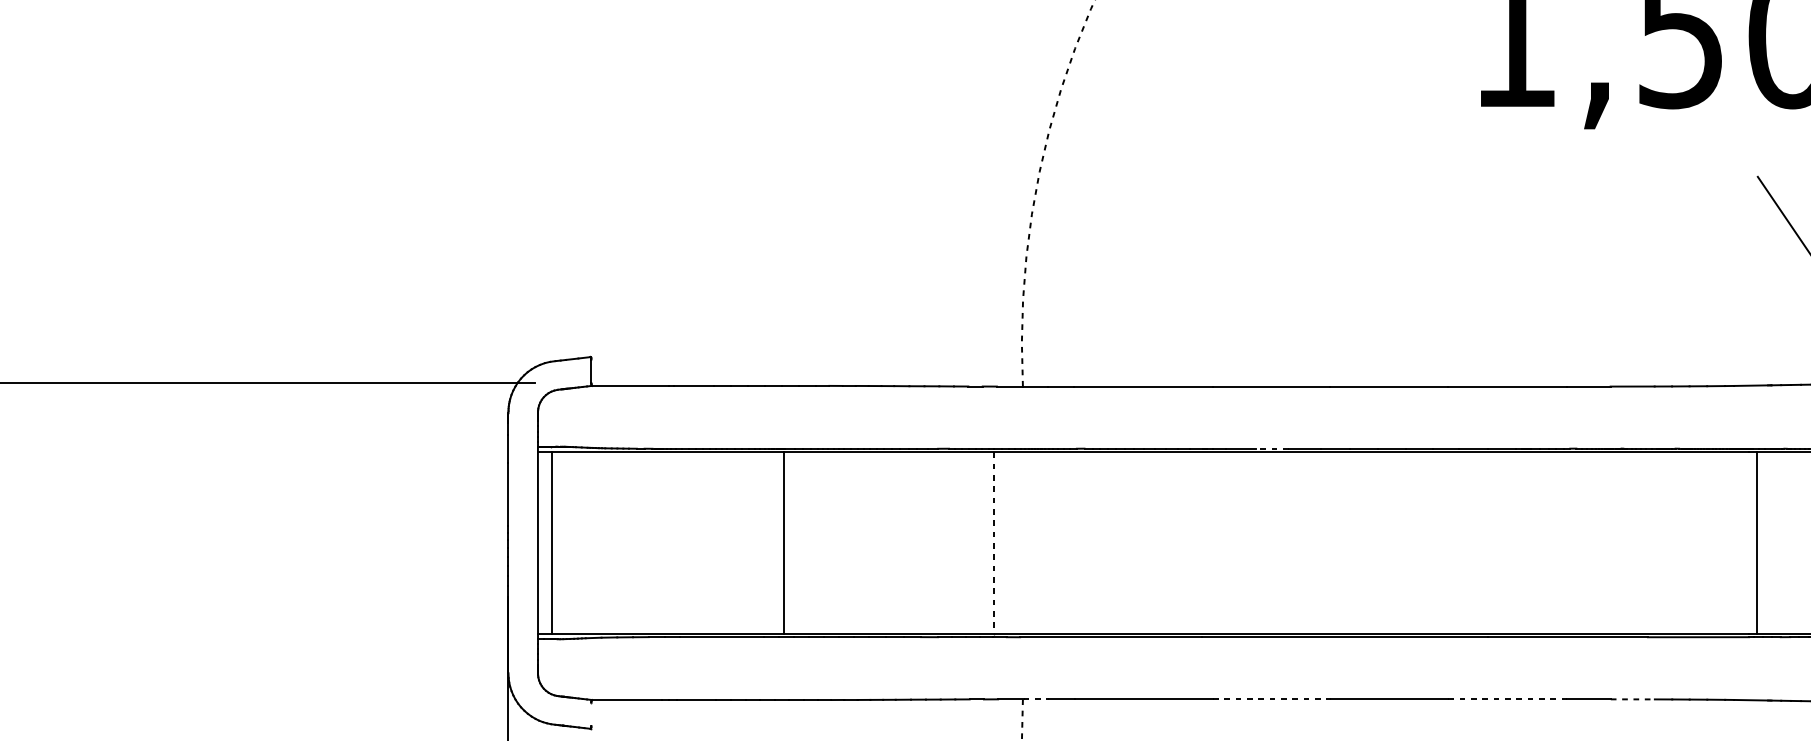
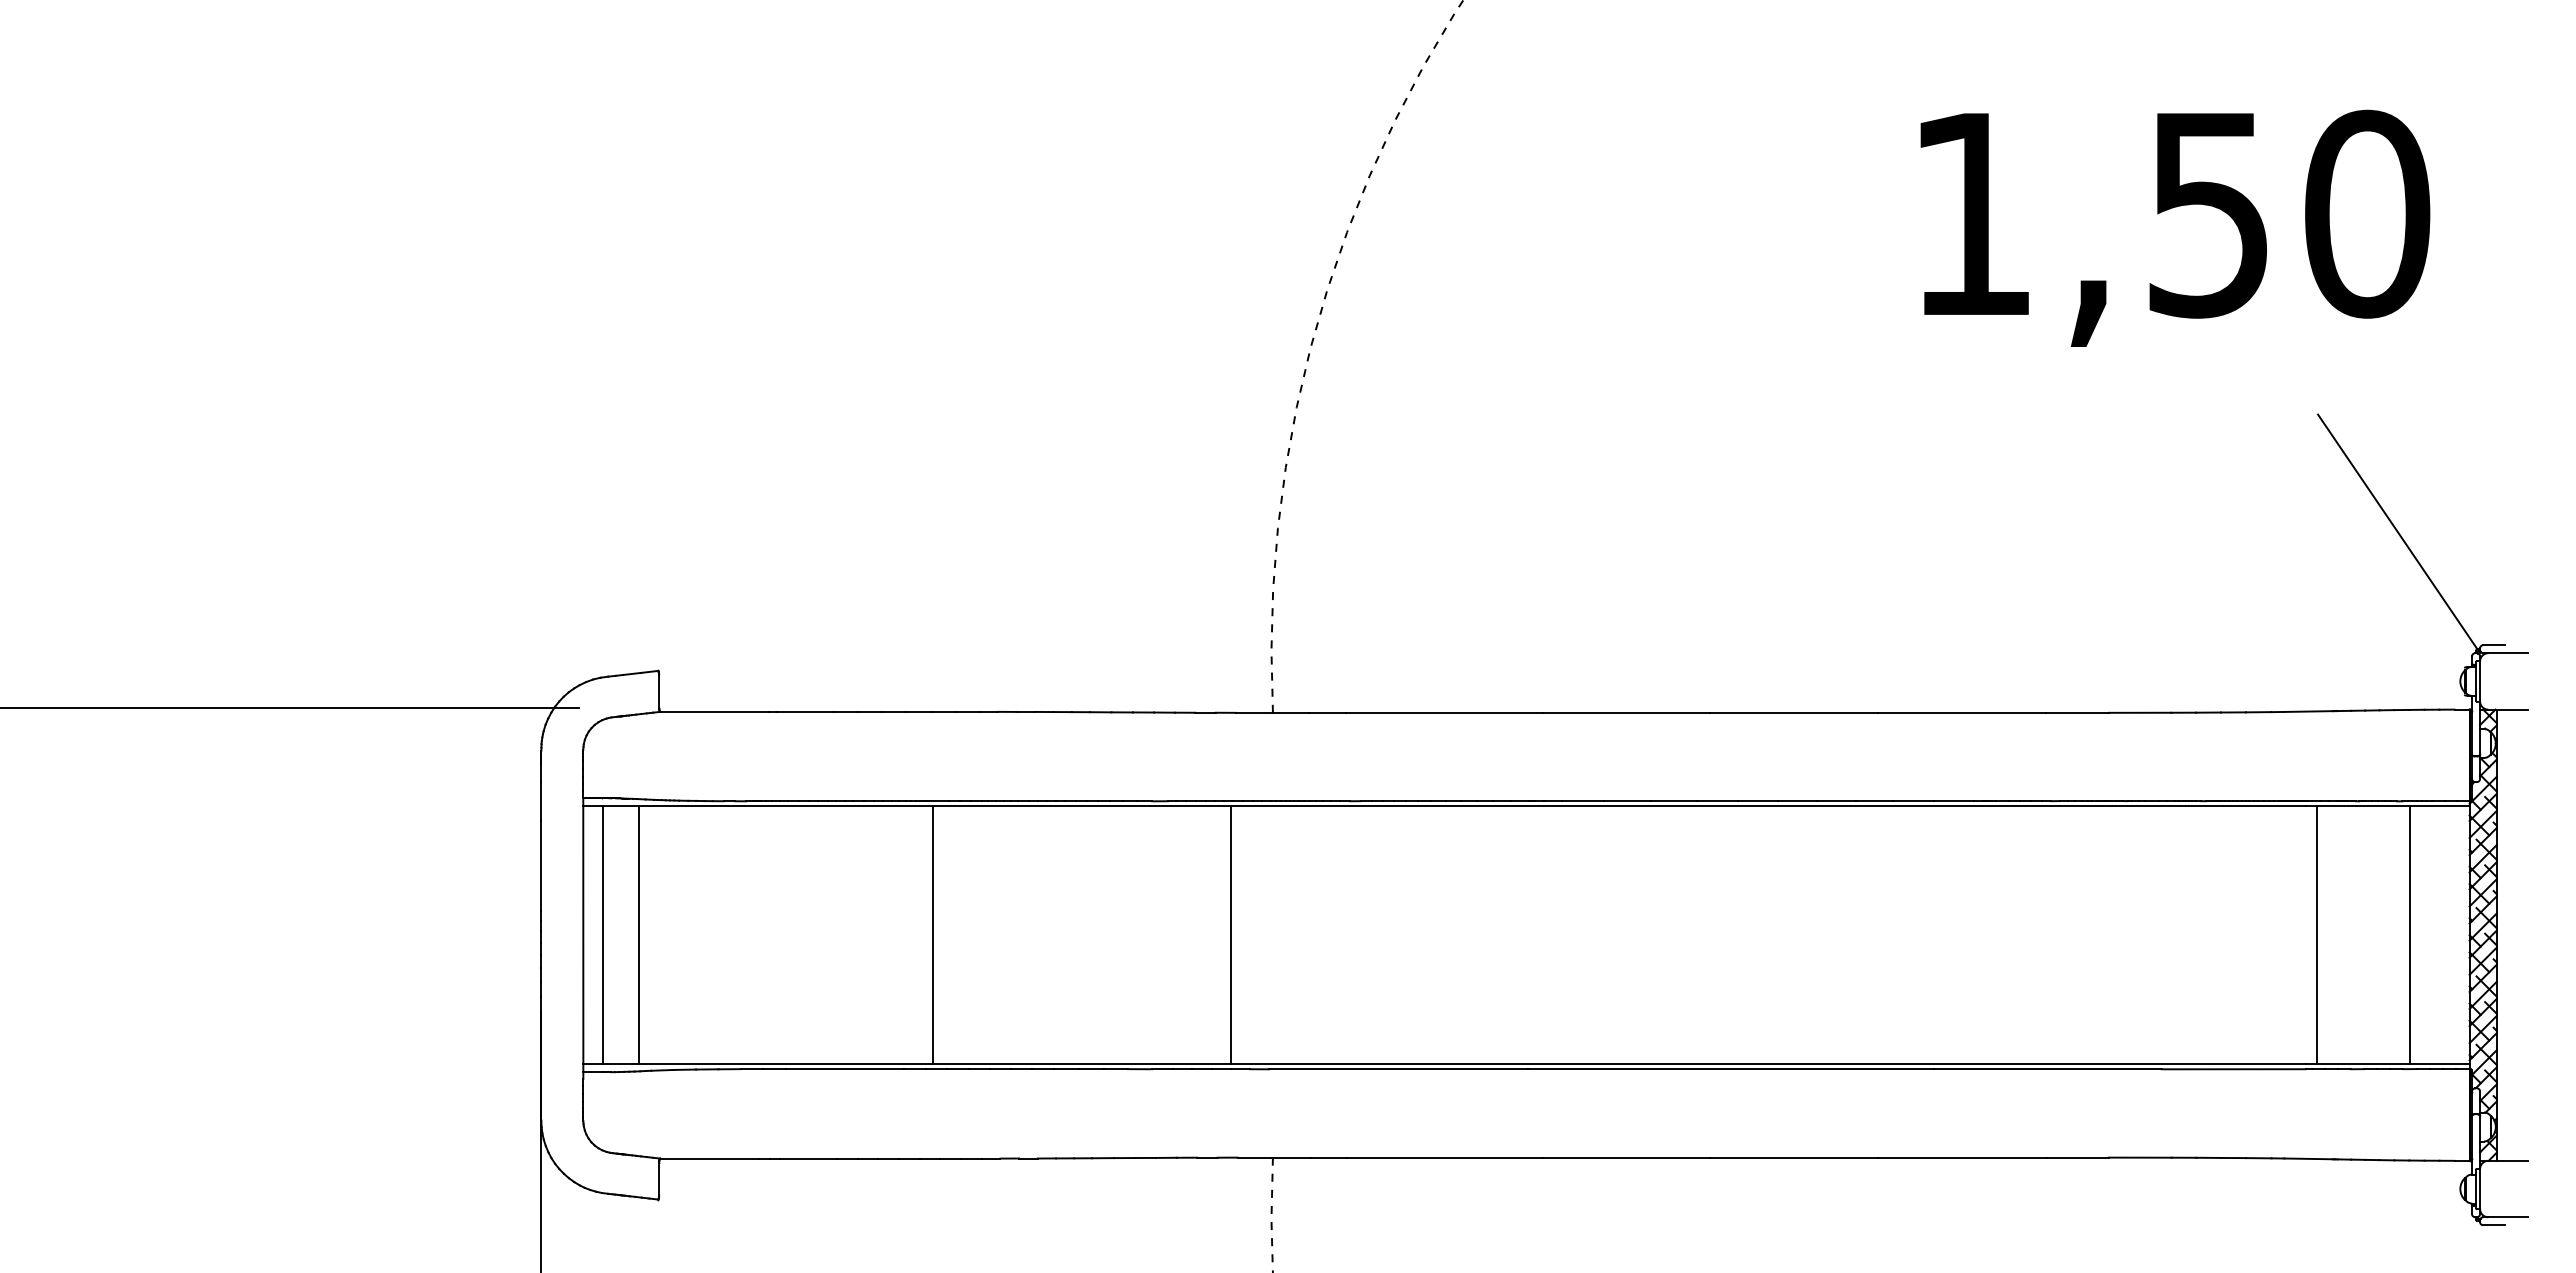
line: (1272, 448) -> (1627, 801), dashed -> solid
line: (577, 543) -> (639, 935), added
line: (993, 543) -> (1231, 935), dashed -> solid
line: (1036, 699) -> (1292, 1157), dashed -> solid
line: (1271, 699) -> (1626, 1157), dashed -> solid
line: (1507, 699) -> (1962, 1157), dashed -> solid
line: (1632, 699) -> (2140, 1157), dashed -> solid
line: (591, 714) -> (659, 1178), added

